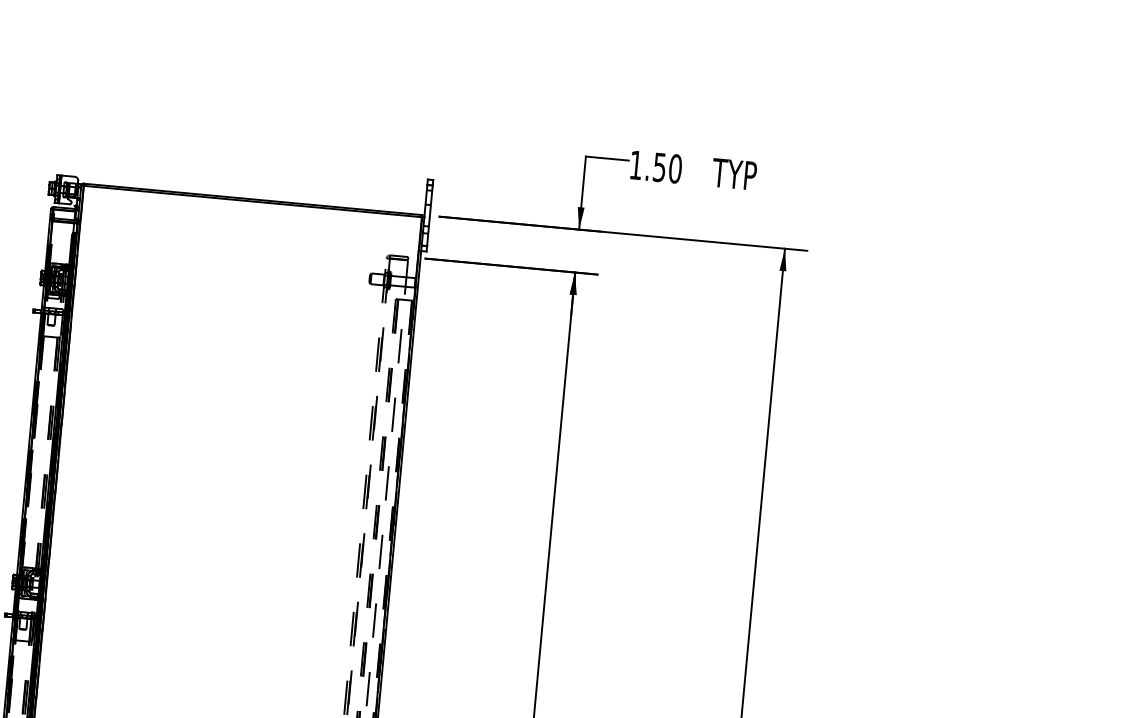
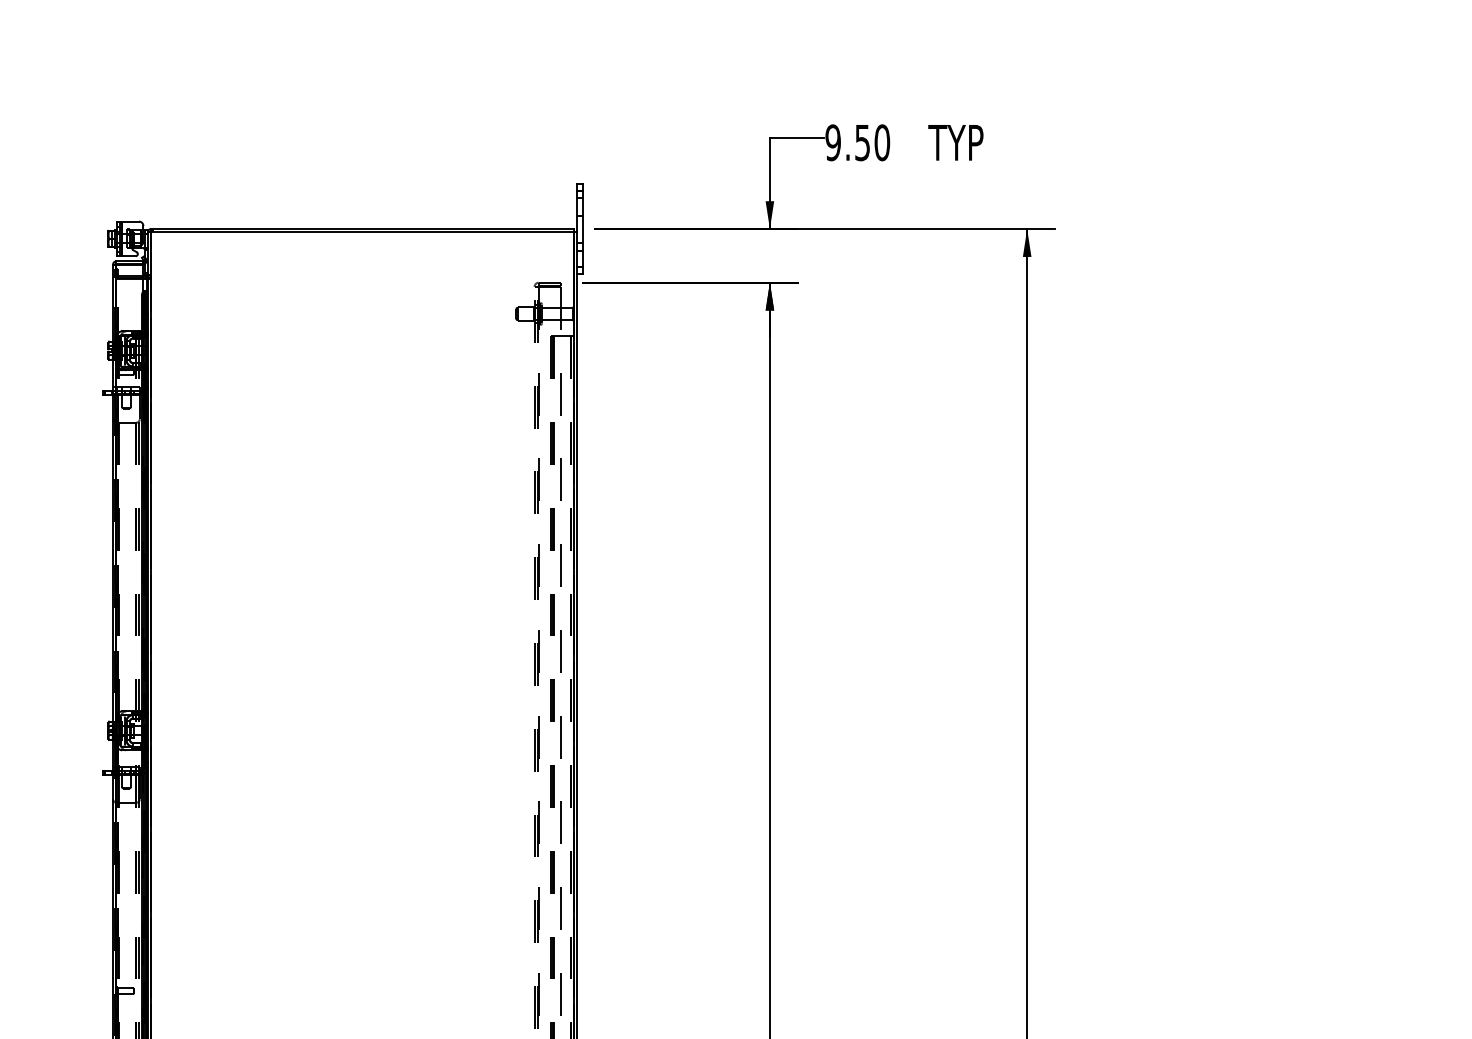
text: (635, 164) -> (832, 142), 1.50 -> 9.50

